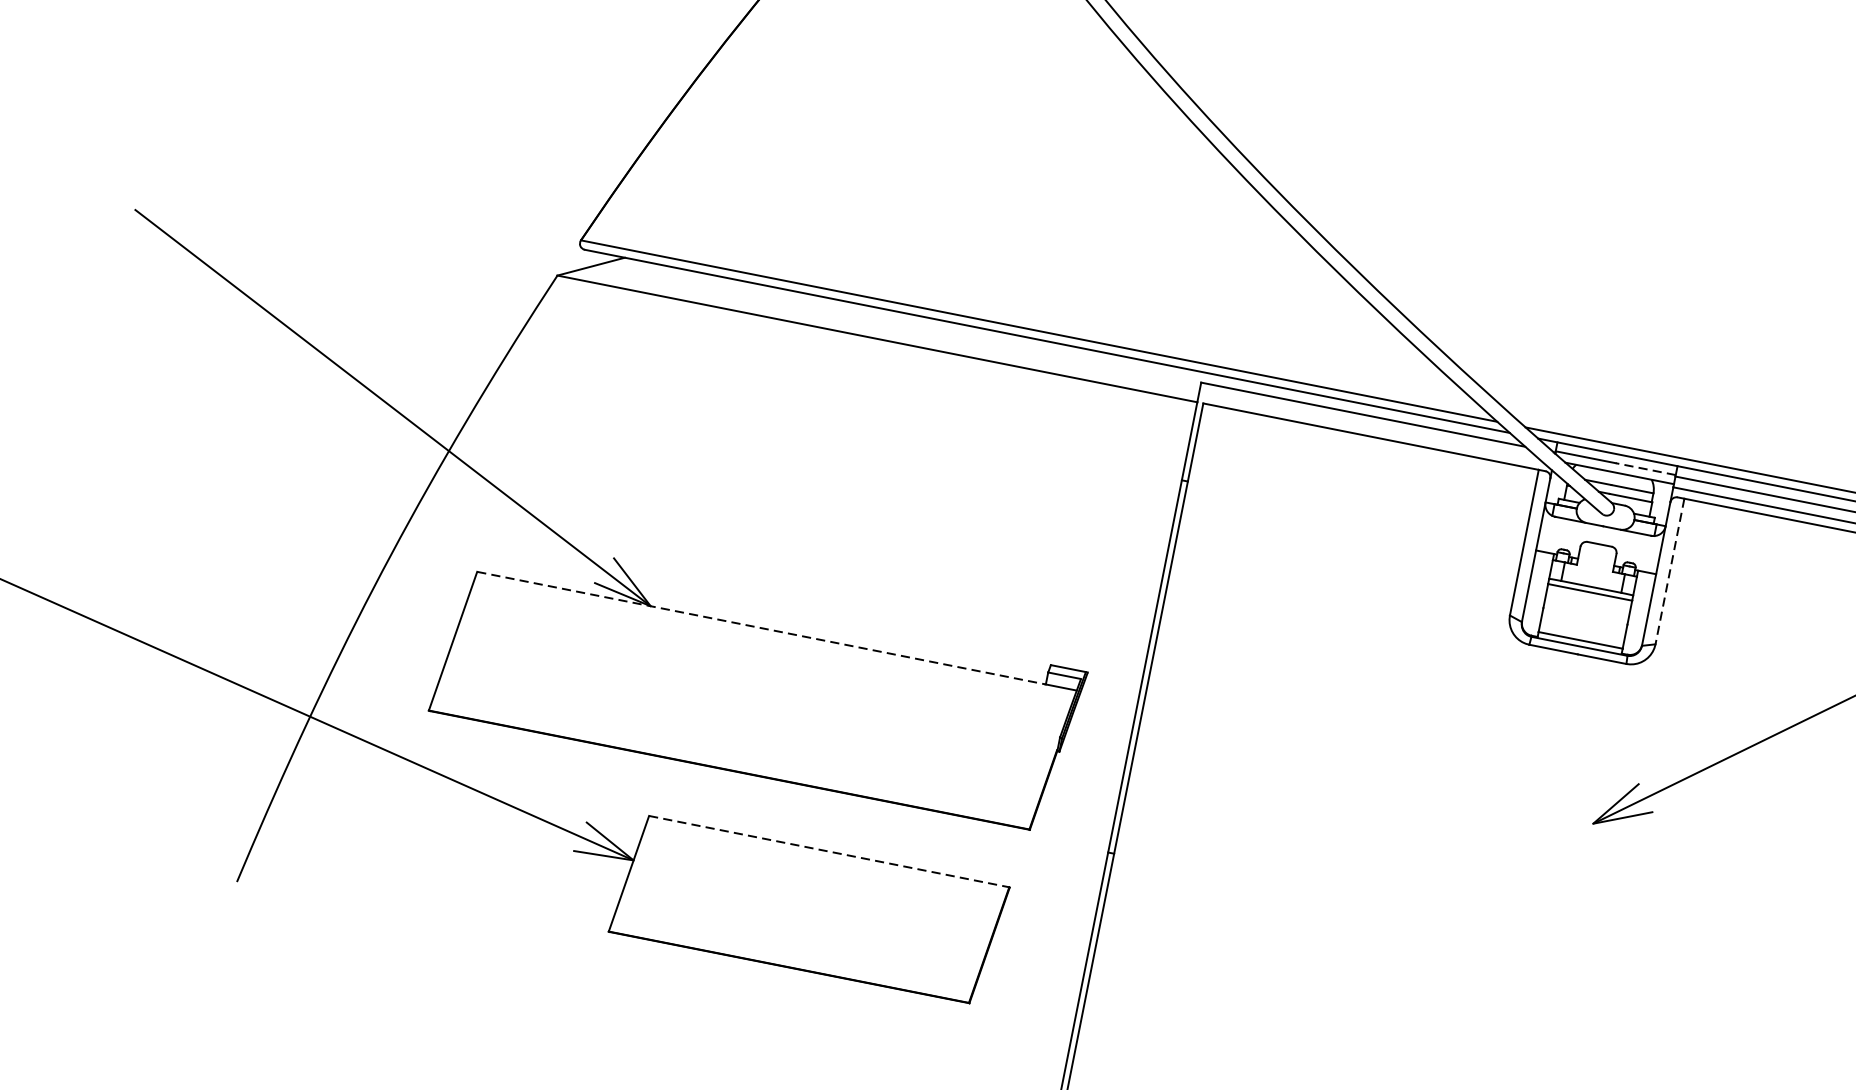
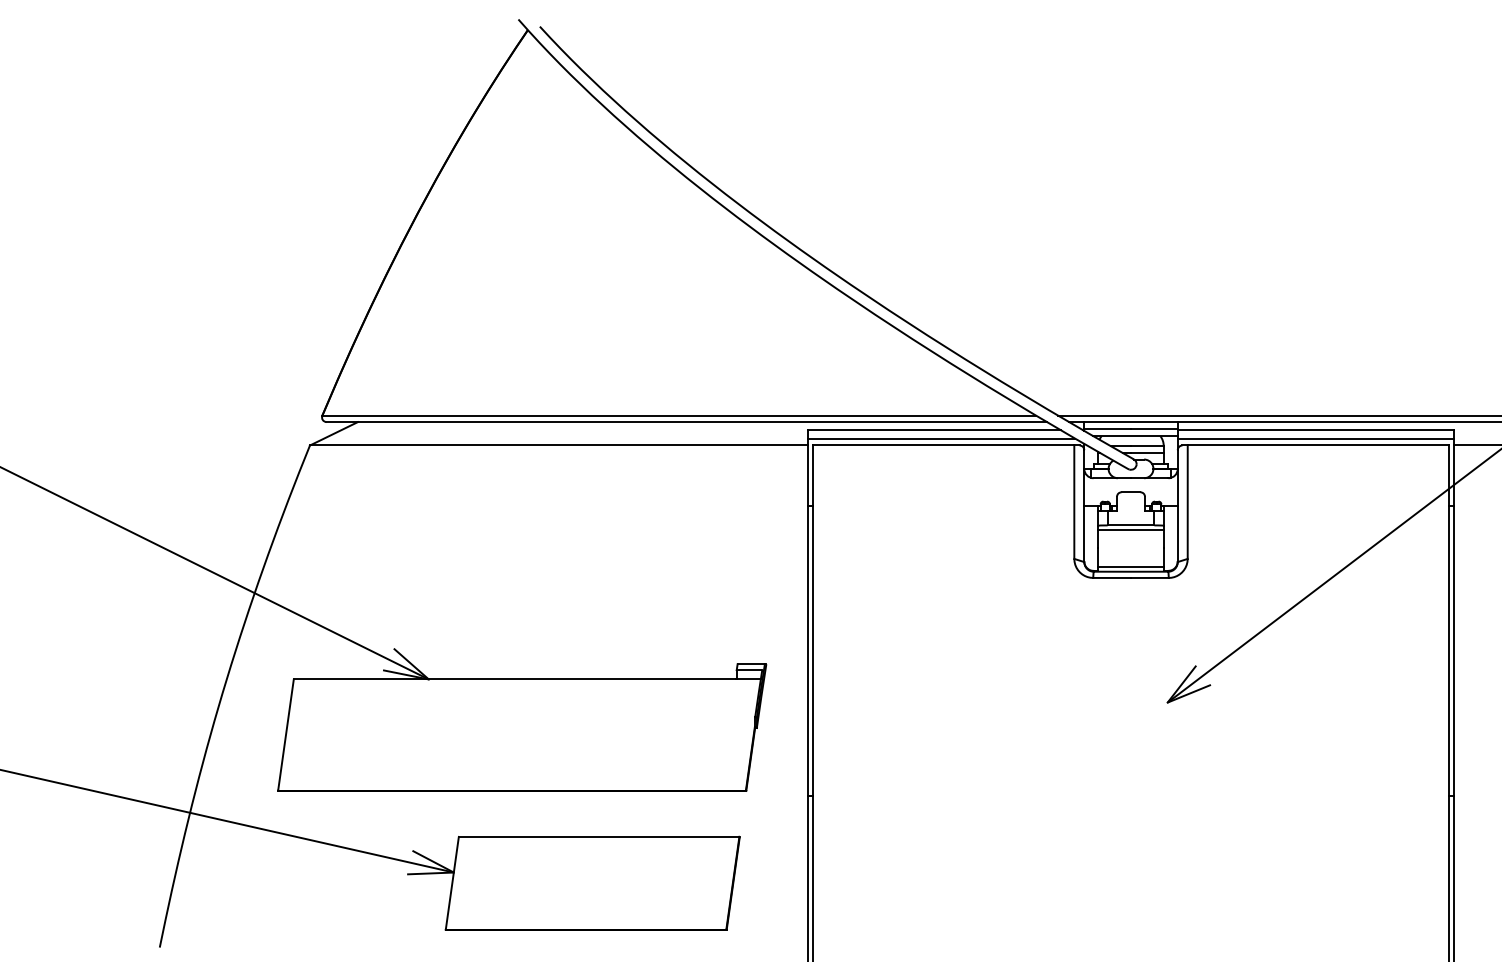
line: (1370, 427) -> (941, 438), added
line: (1644, 469) -> (1153, 429), dashed -> solid
line: (1669, 571) -> (1187, 502), dashed -> solid
line: (761, 628) -> (515, 679), dashed -> solid
line: (829, 851) -> (599, 836), dashed -> solid

